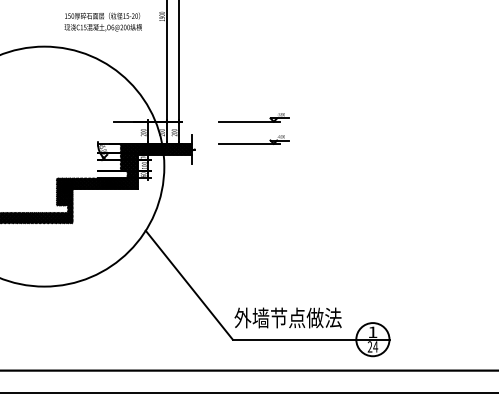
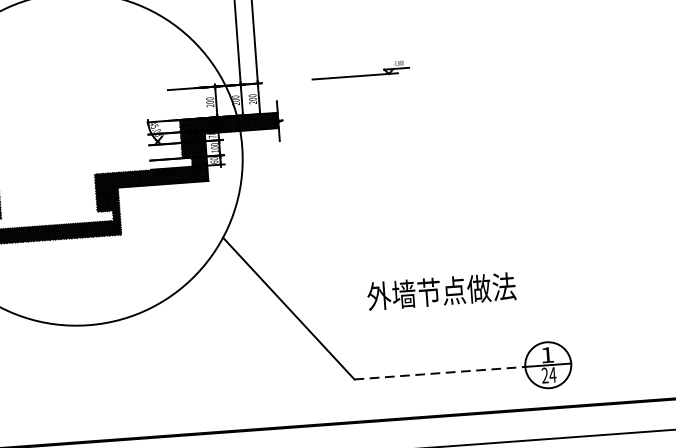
part: (253, 139) -> (362, 100), removed
text: (287, 317) -> (440, 290), moved
line: (294, 339) -> (439, 372), solid -> dashed

